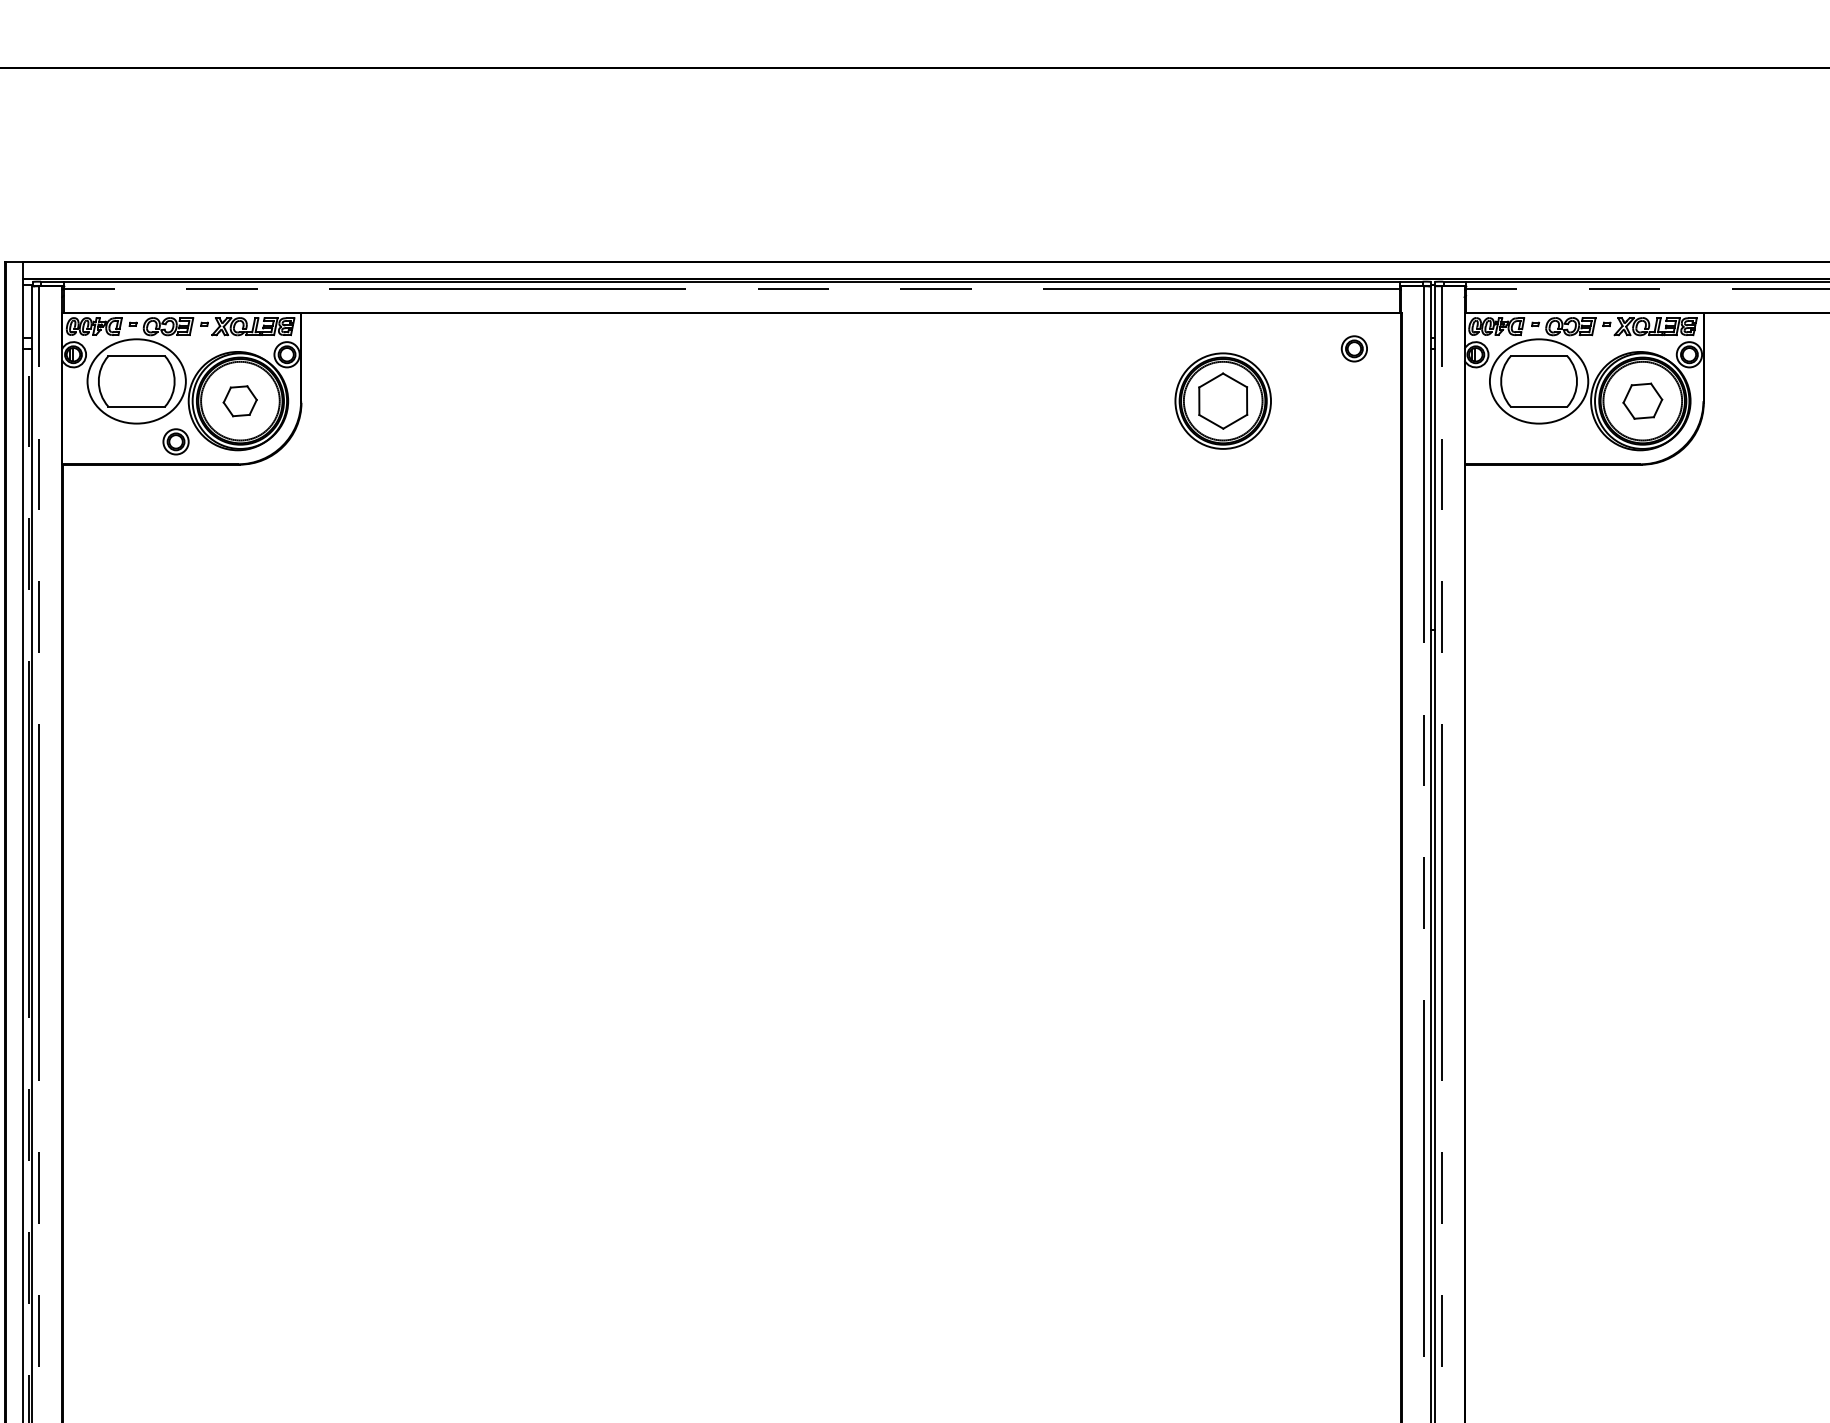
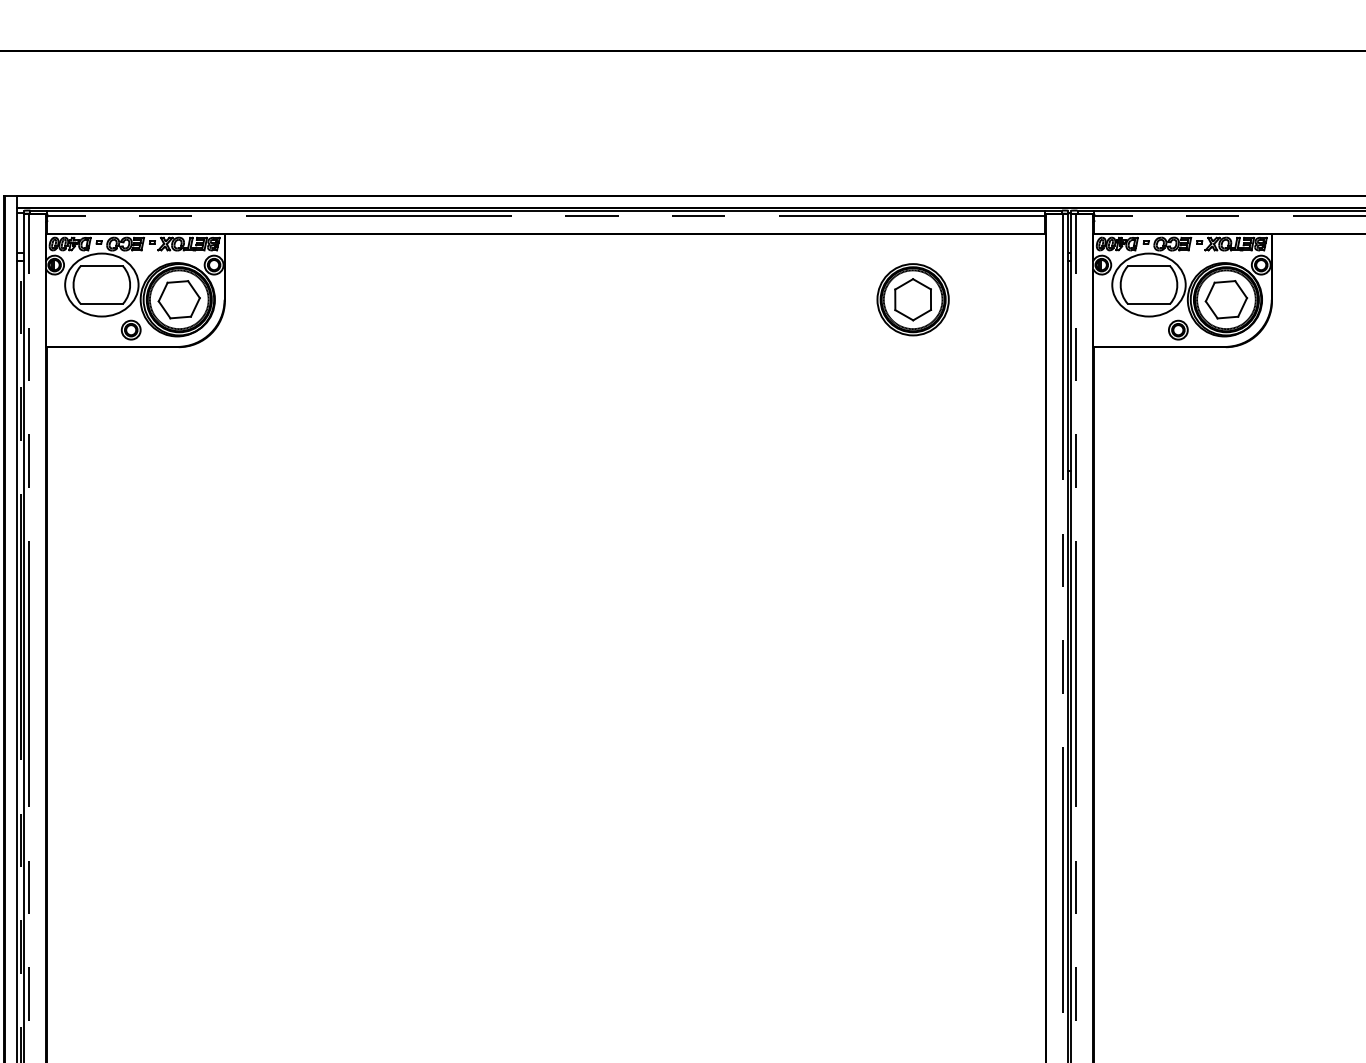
part: (1353, 348) -> (1177, 329), moved
part: (239, 401) -> (178, 300), size x1.67
part: (1642, 401) -> (1226, 300), size x1.43

